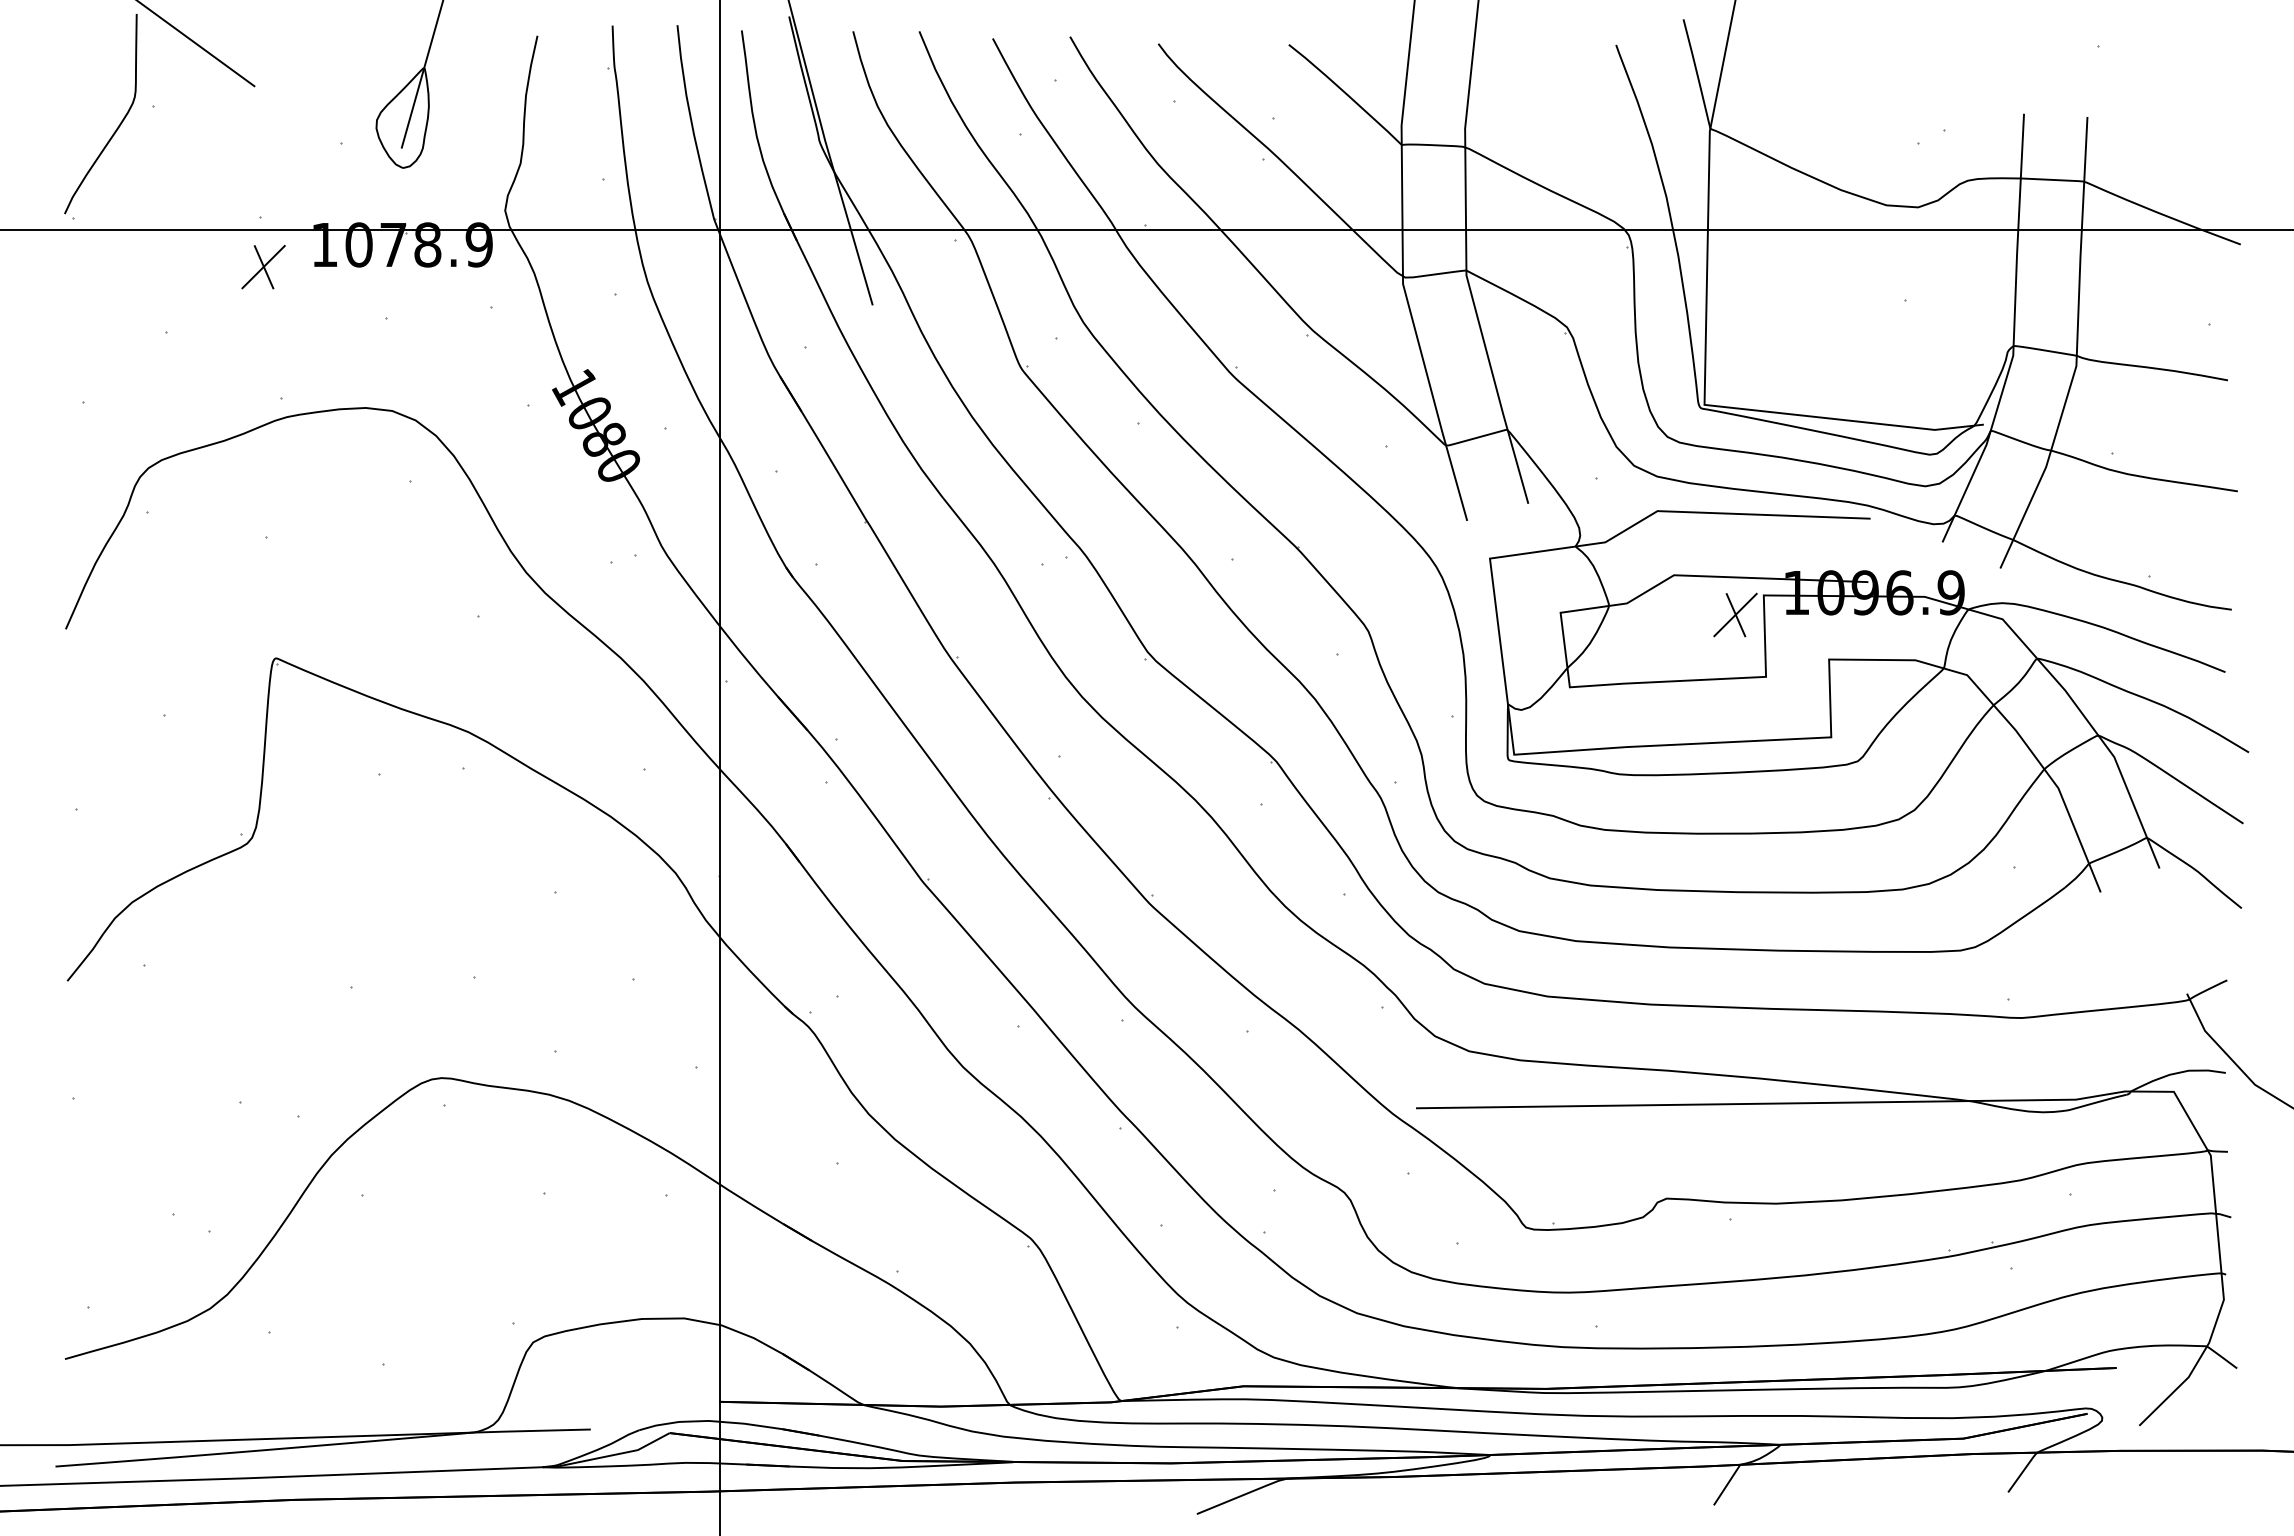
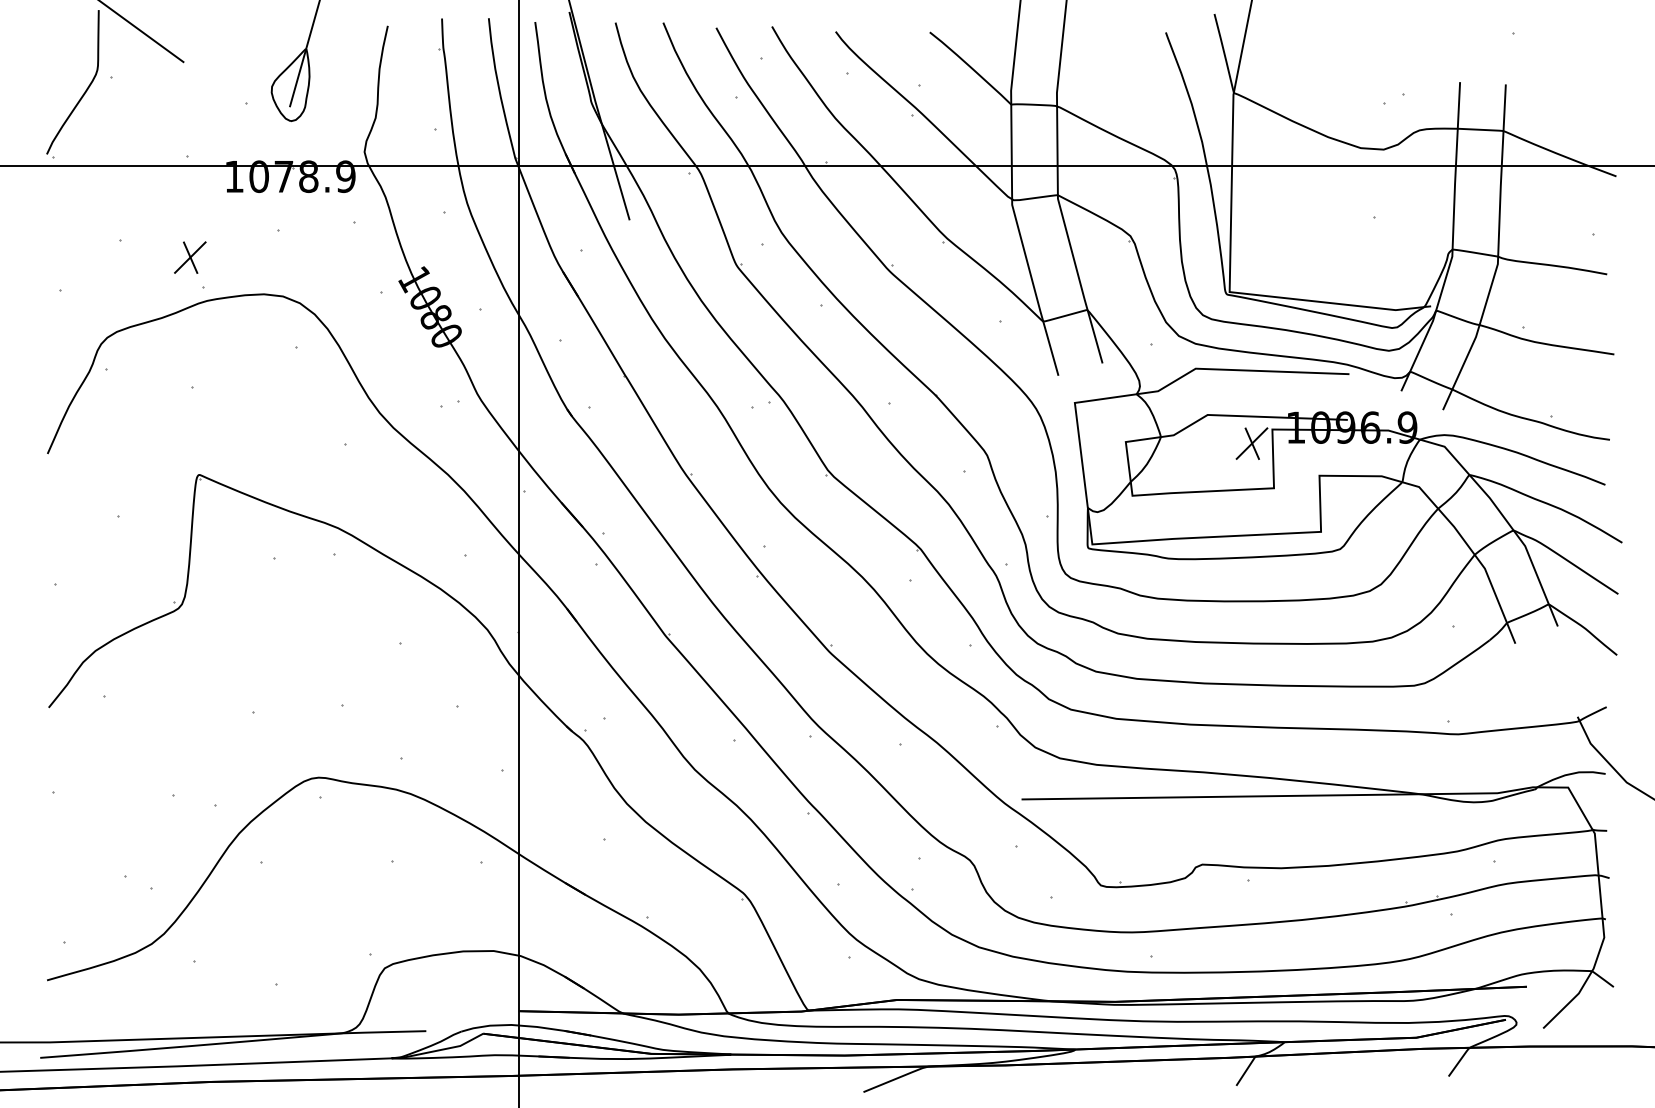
part: (263, 266) -> (190, 257), moved

